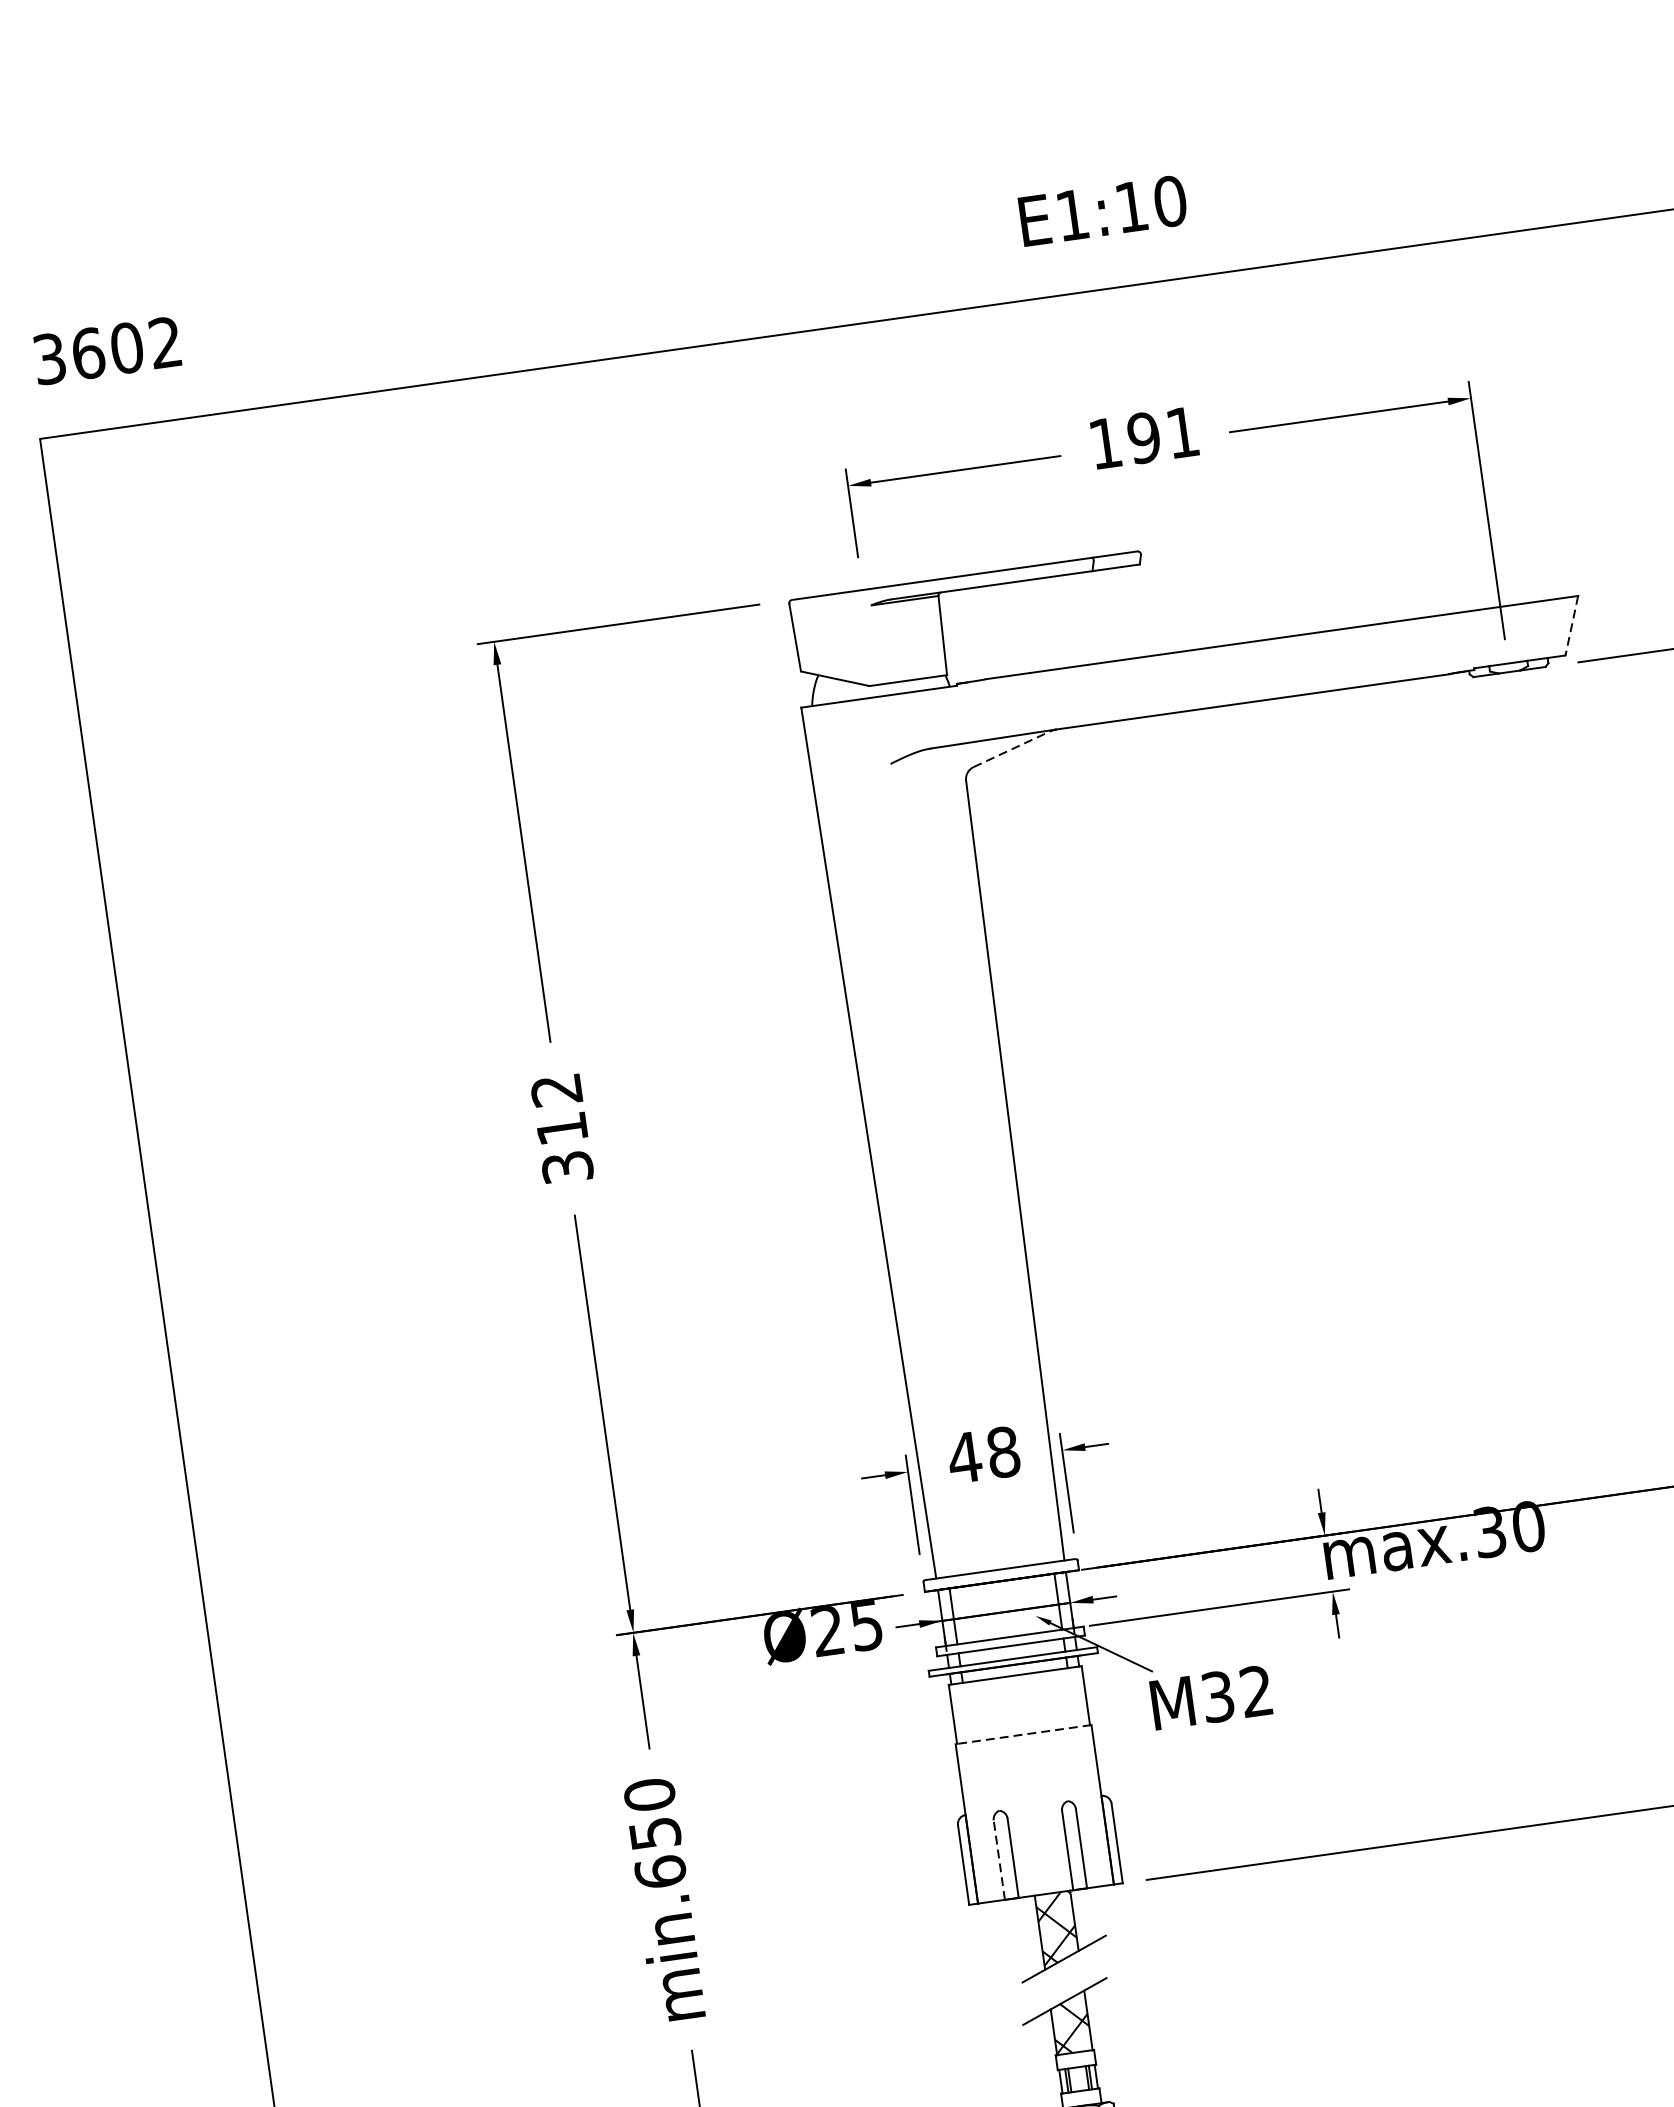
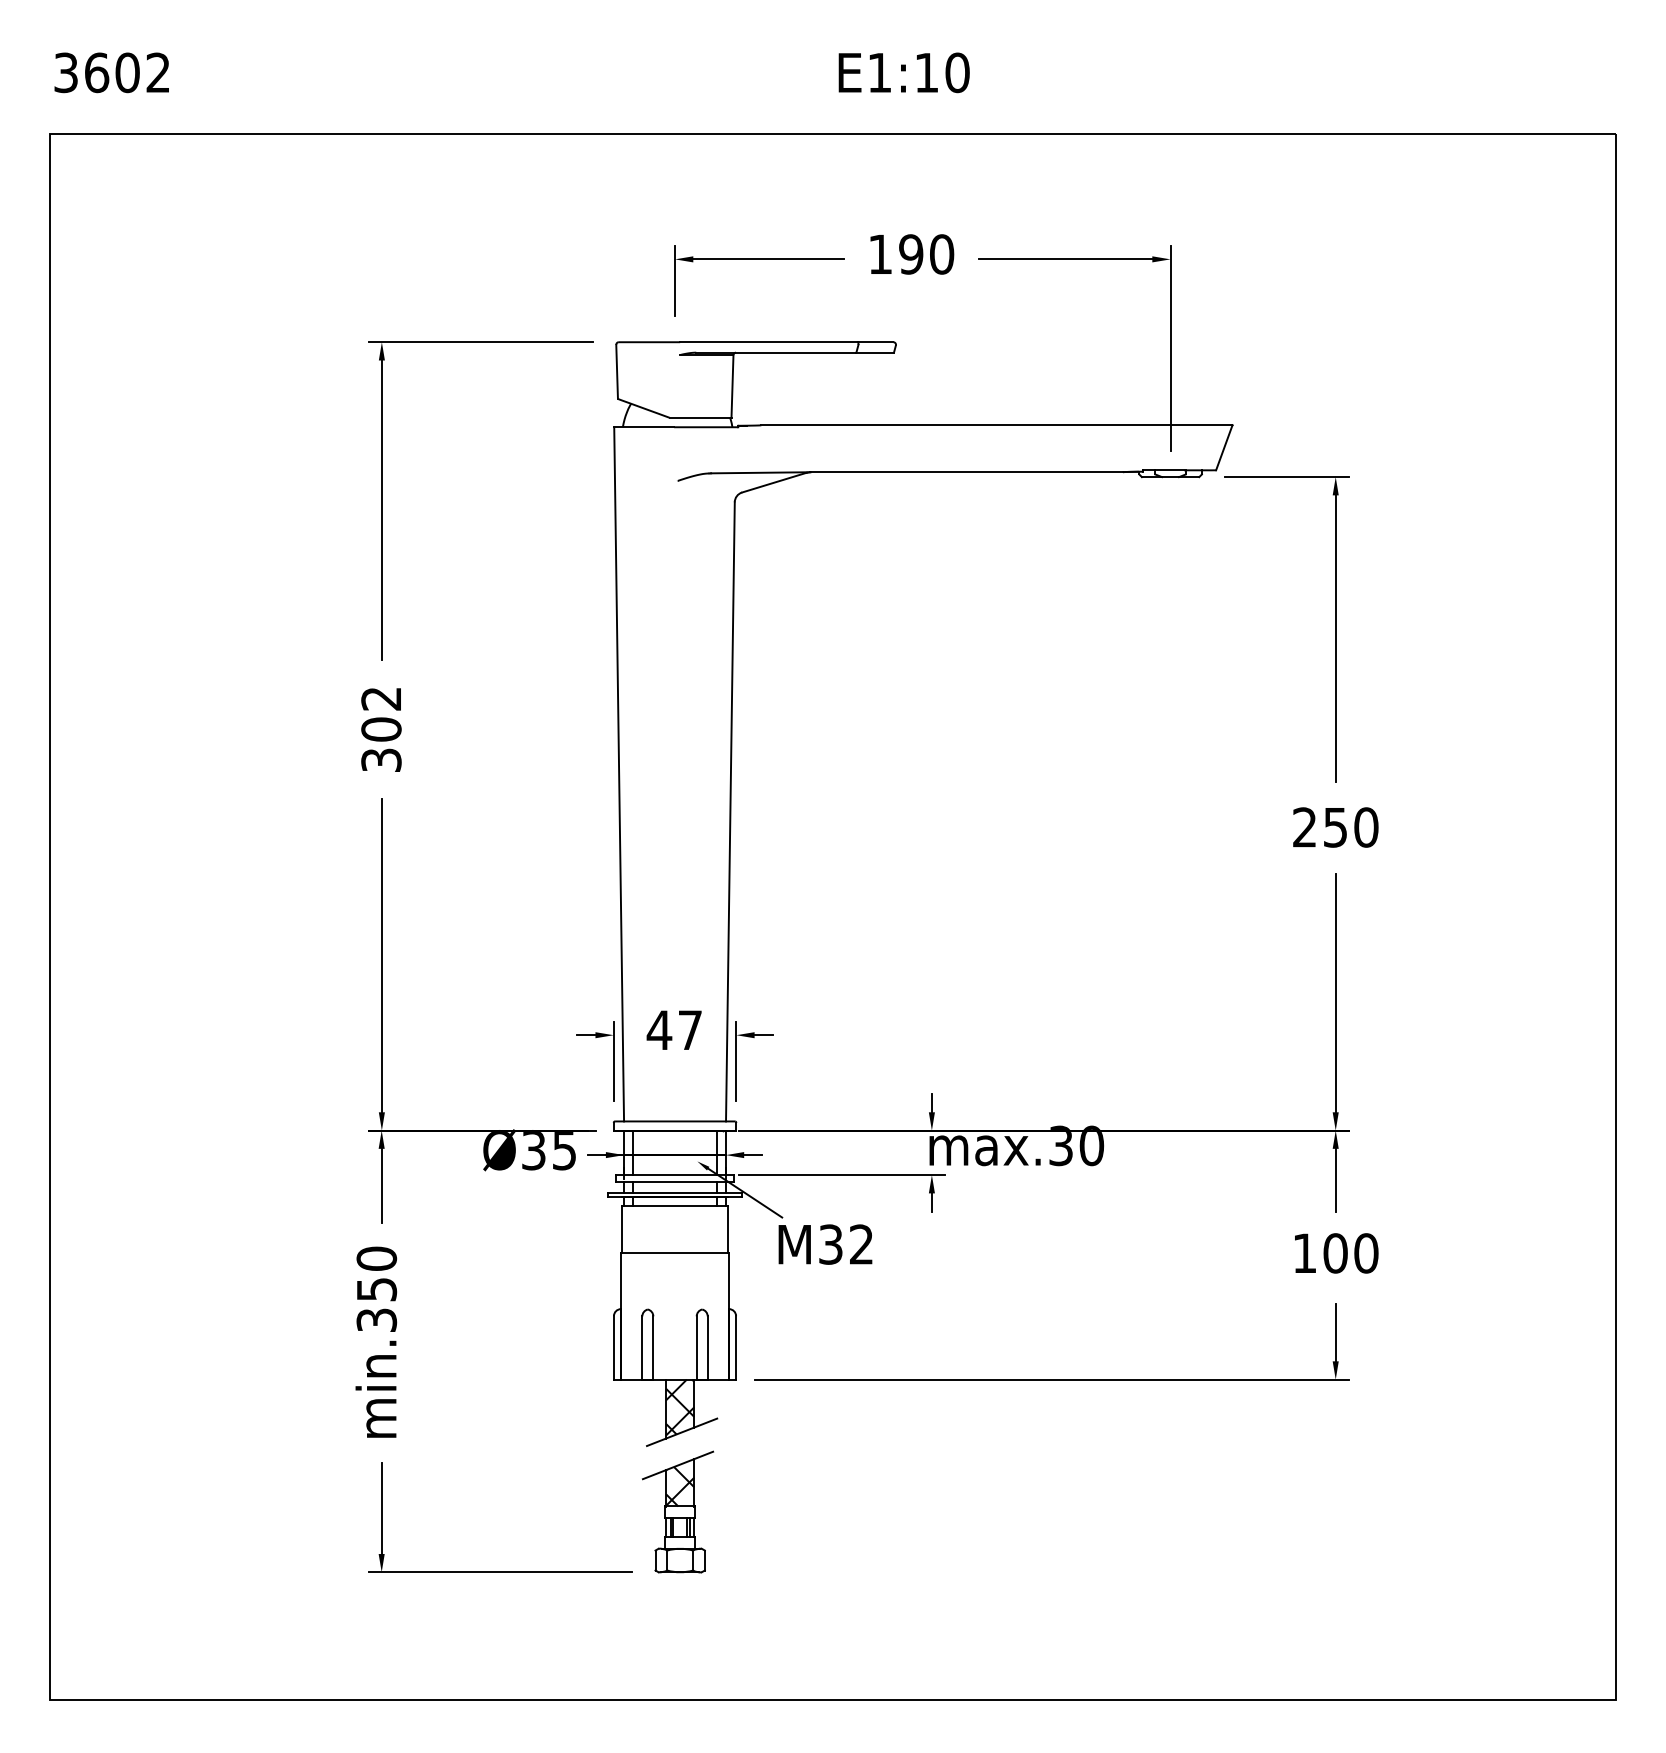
text: (1183, 432) -> (942, 254), 191 -> 190
line: (1572, 625) -> (1224, 447), dashed -> solid
line: (1012, 748) -> (774, 482), dashed -> solid
text: (562, 1128) -> (381, 729), 312 -> 302
text: (1003, 1452) -> (690, 1030), 48 -> 47
text: (827, 1632) -> (533, 1151), Ø25 -> Ø35
line: (1022, 1734) -> (674, 1252), dashed -> solid
line: (999, 1860) -> (642, 1348), dashed -> solid
text: (660, 1872) -> (376, 1320), min.650 -> min.350

